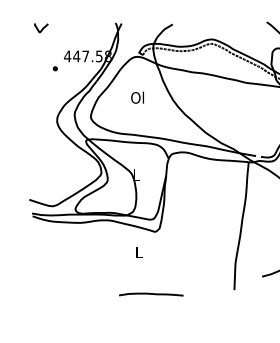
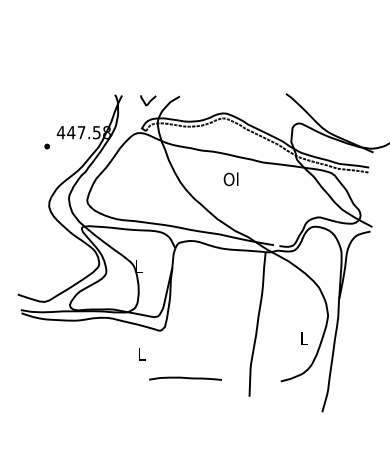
curve: (42, 28) -> (149, 100), moved
text: (137, 97) -> (230, 179), moved
curve: (151, 294) -> (185, 378), moved

